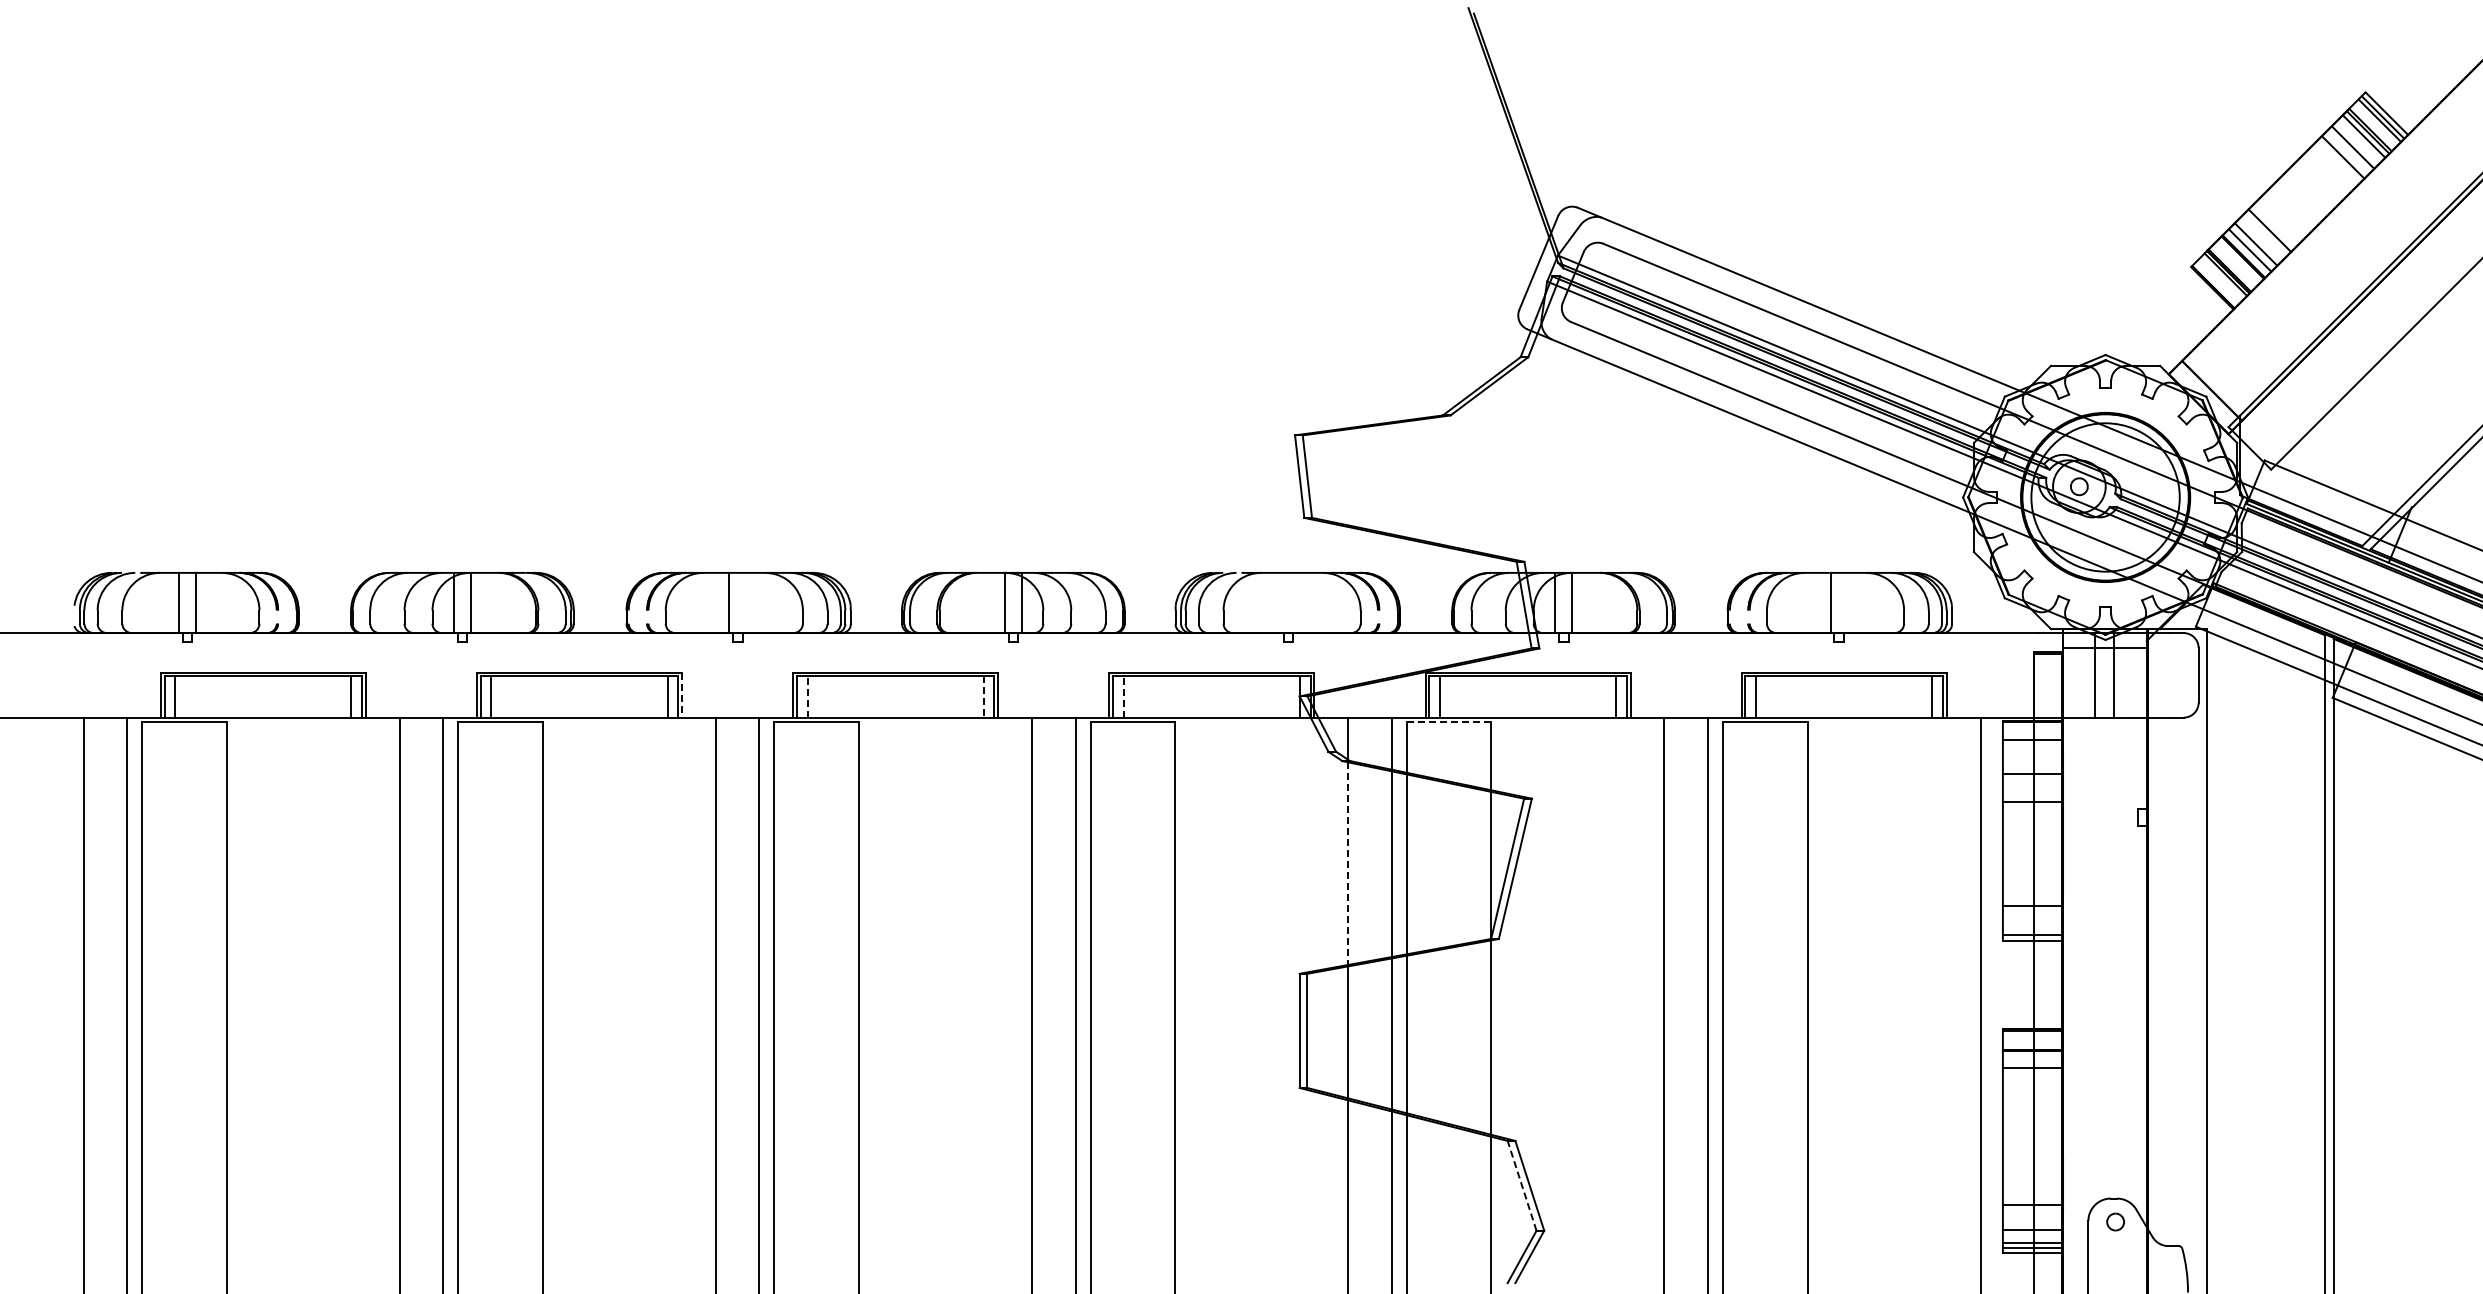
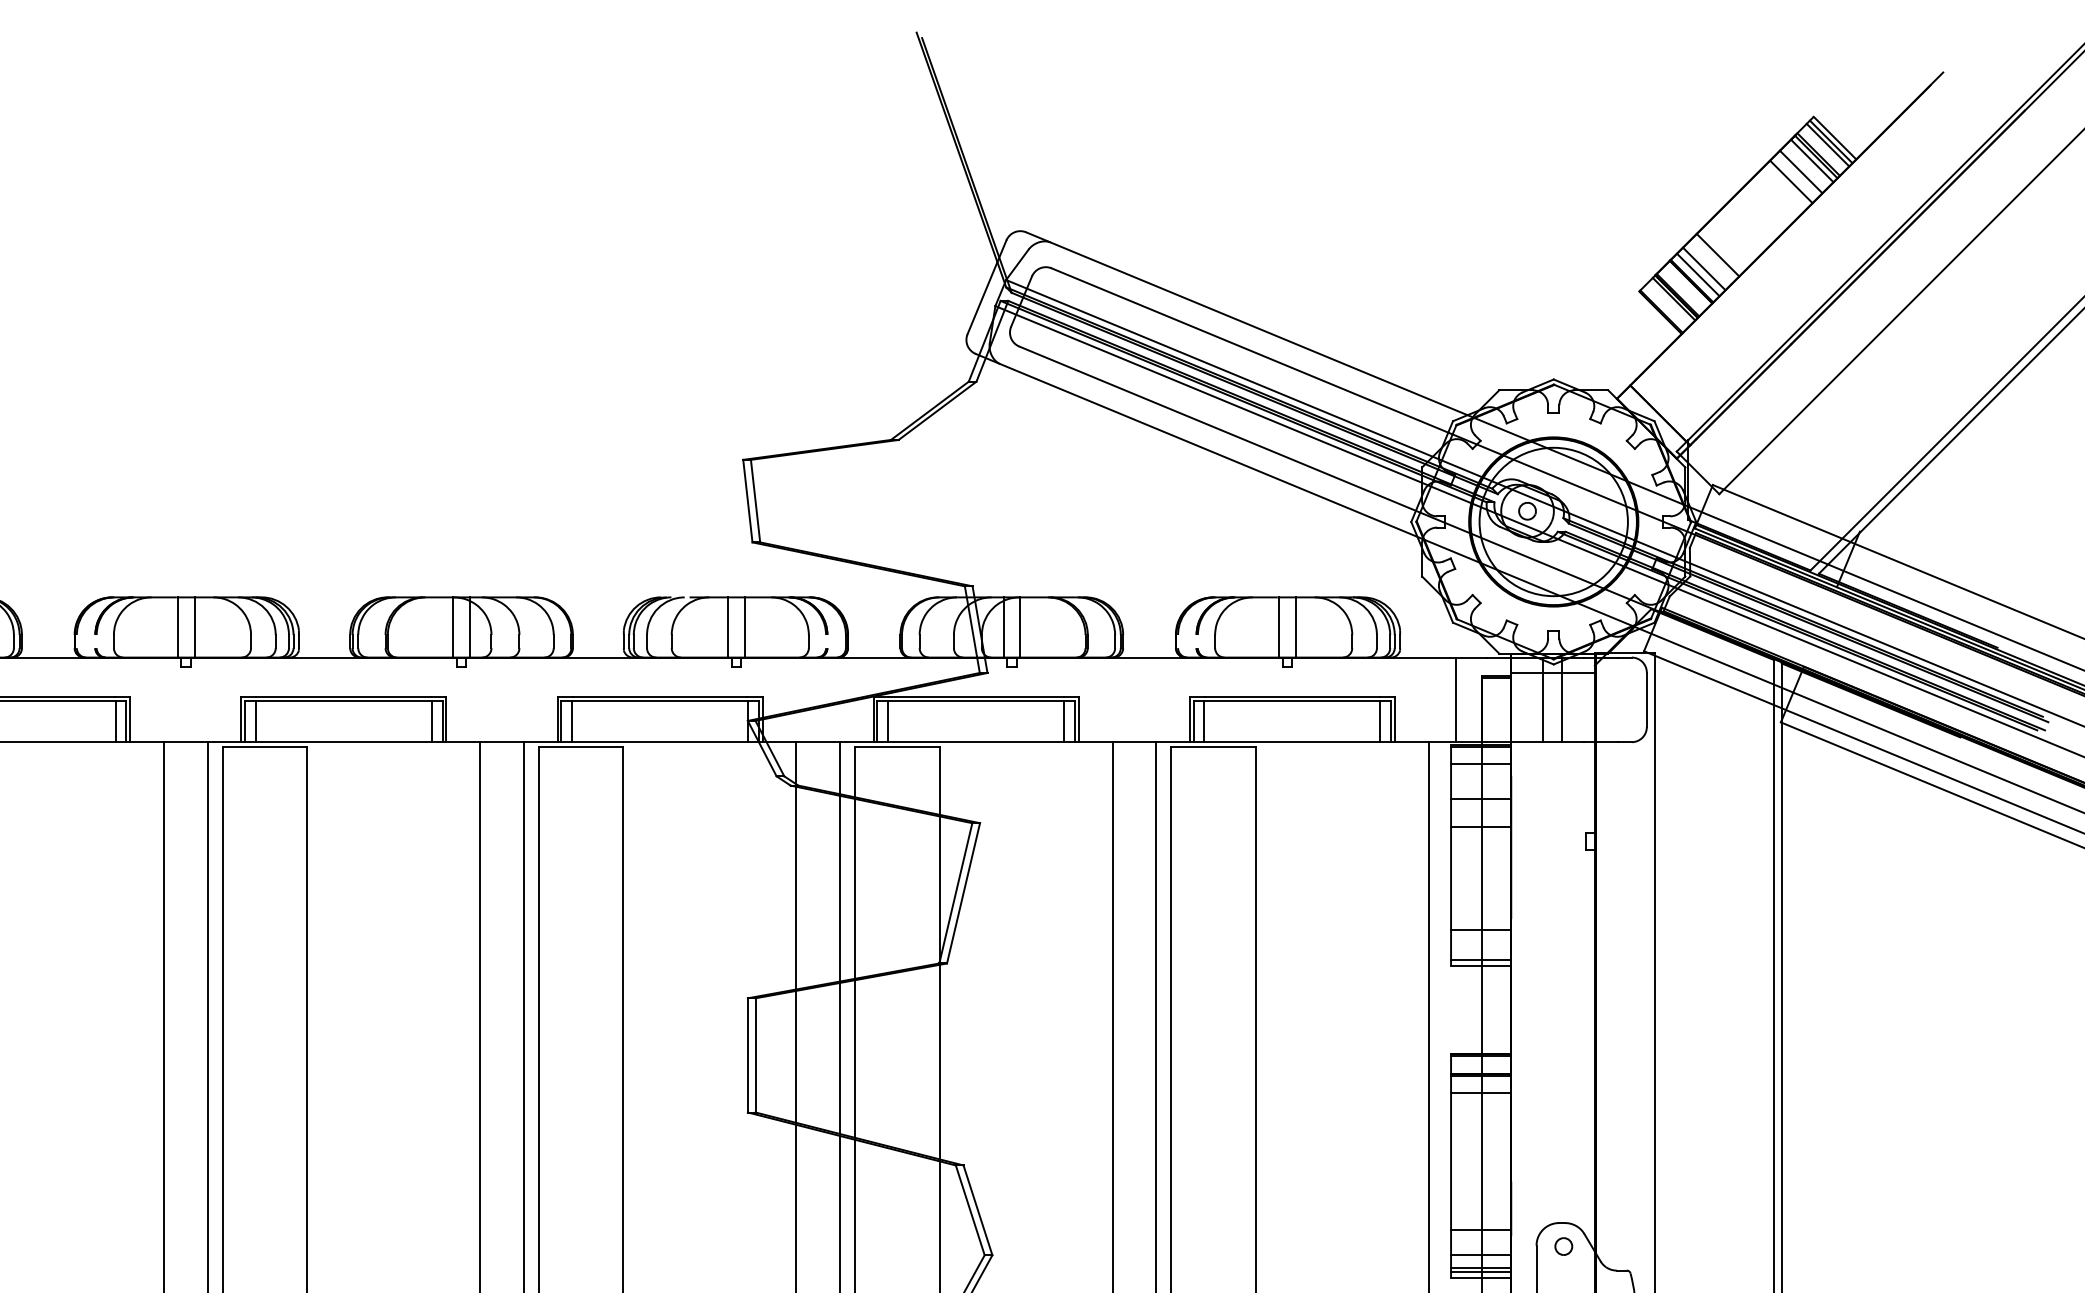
line: (746, 602) -> (194, 627), added
line: (1280, 602) -> (728, 627), added
line: (1296, 602) -> (744, 627), added
line: (1847, 602) -> (1295, 627), added
line: (2008, 675) -> (1456, 700), added
line: (682, 695) -> (130, 720), dashed -> solid
line: (807, 697) -> (255, 722), dashed -> solid
line: (983, 697) -> (431, 722), dashed -> solid
line: (1123, 697) -> (571, 722), dashed -> solid
line: (1449, 722) -> (897, 747), dashed -> solid
line: (1348, 864) -> (796, 889), dashed -> solid
line: (1521, 1185) -> (969, 1210), dashed -> solid

